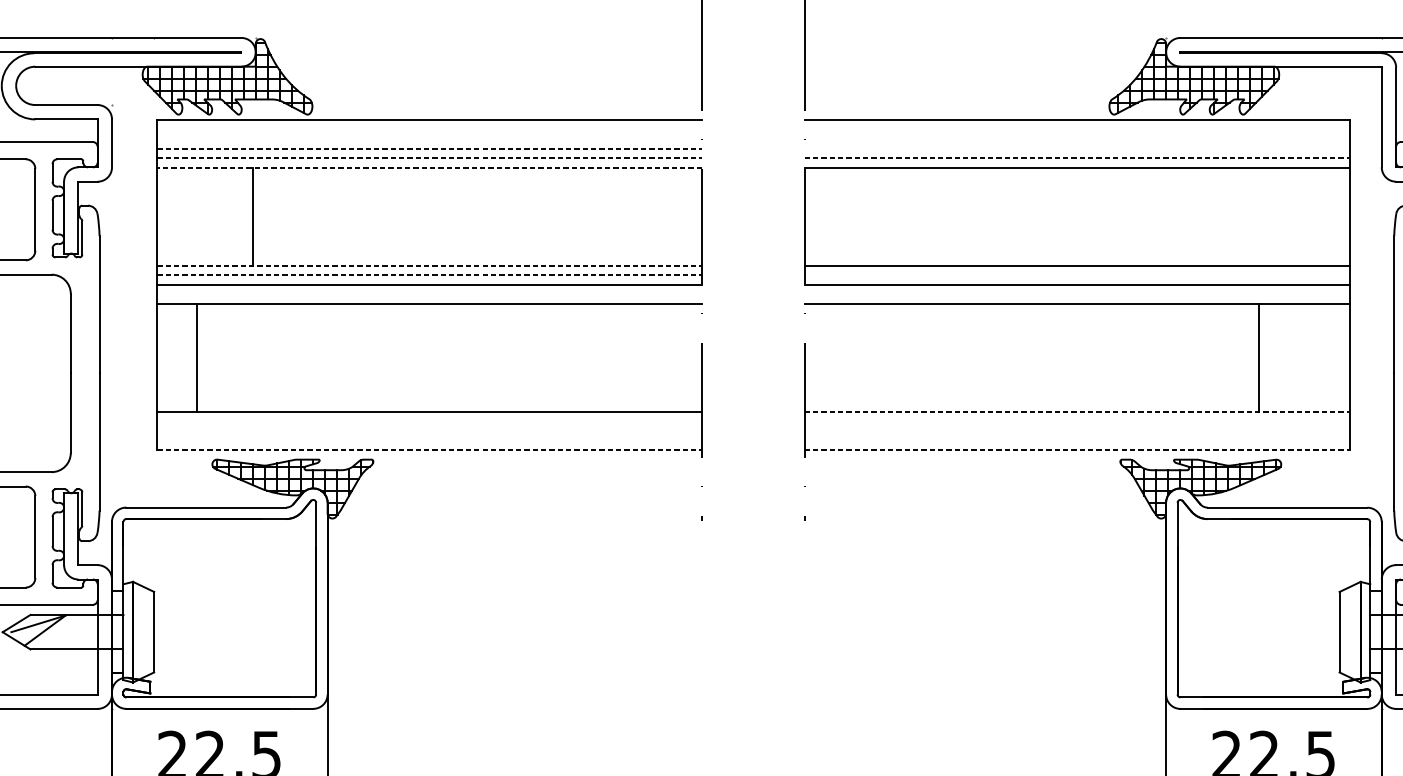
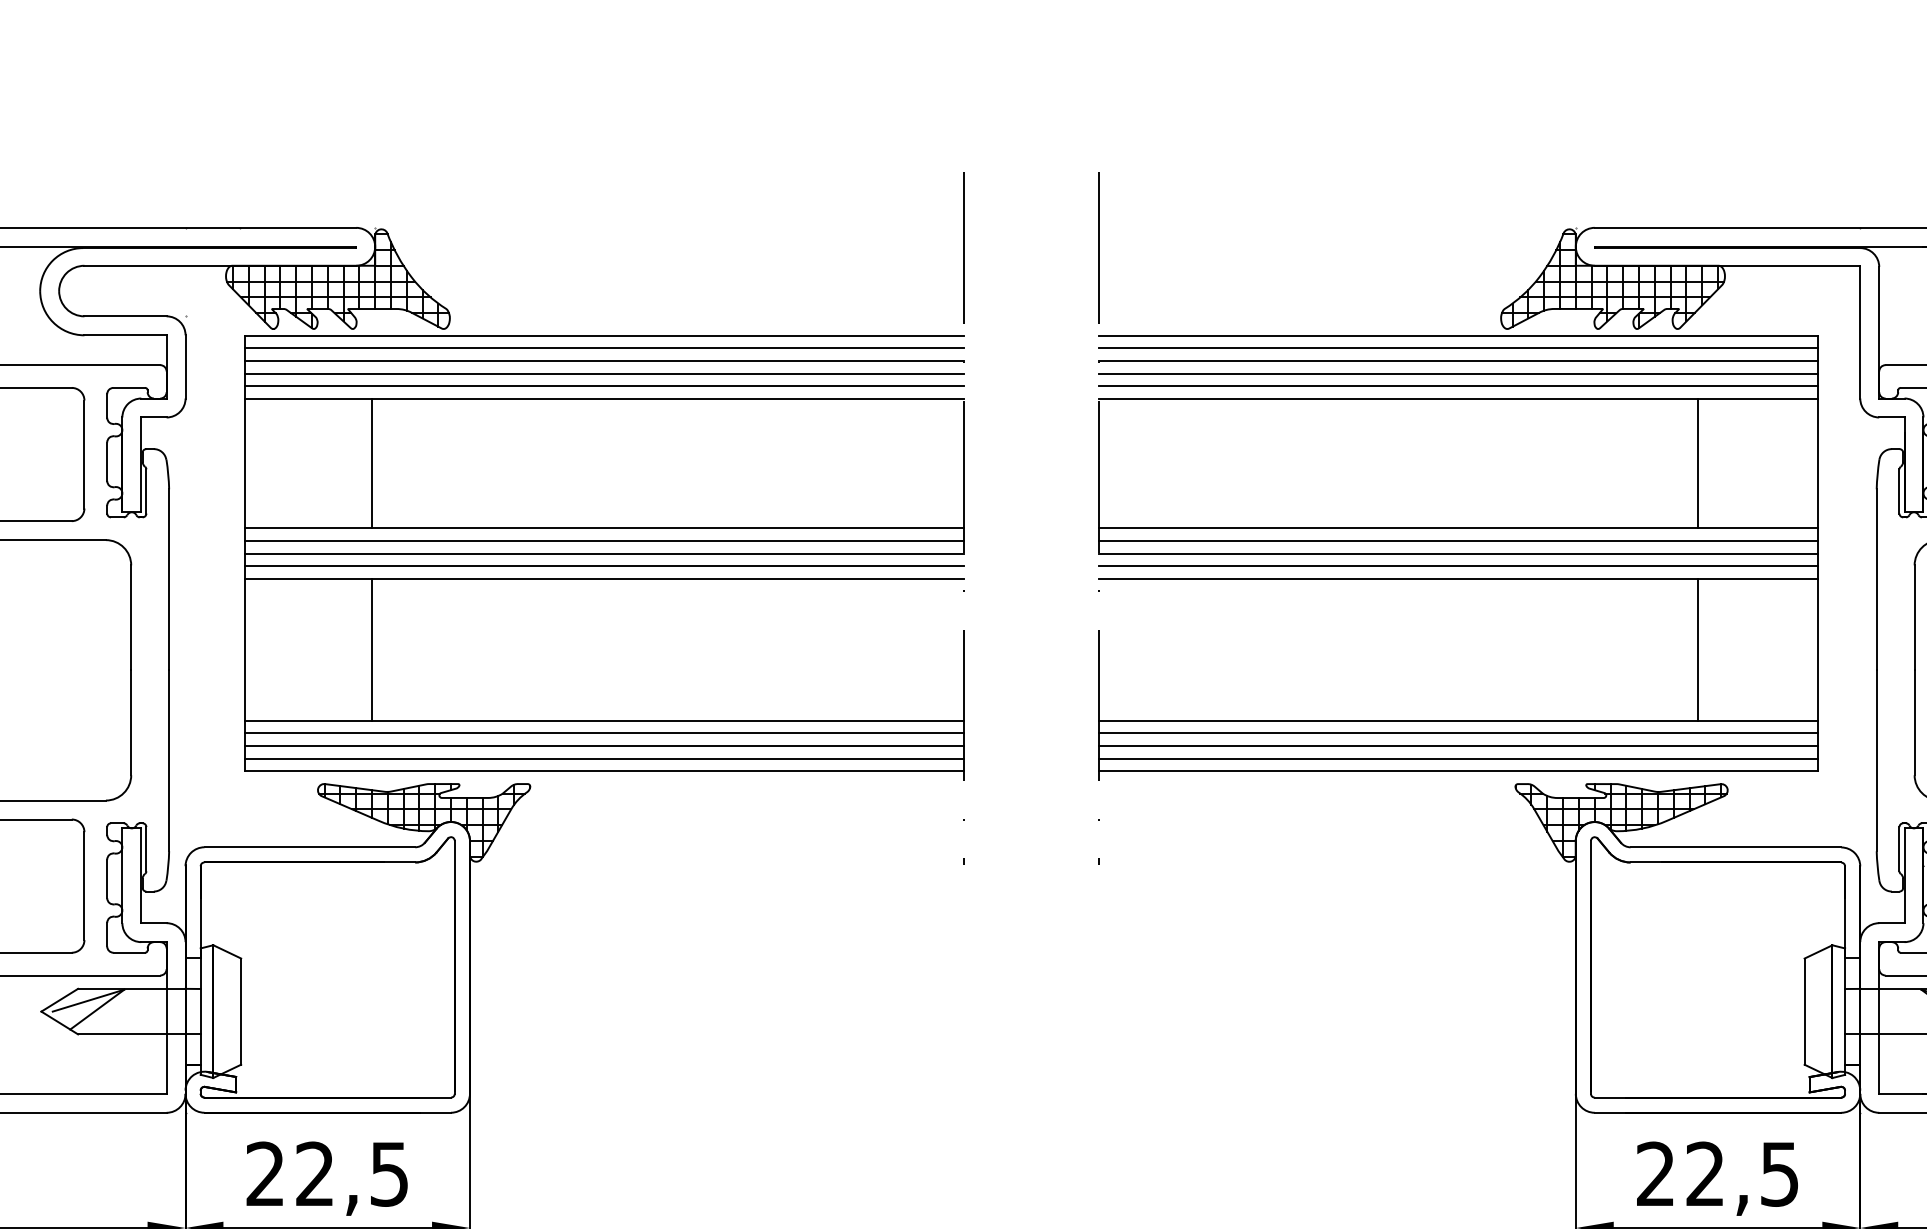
line: (429, 129) -> (604, 348), added
line: (1077, 129) -> (1458, 348), added
line: (429, 139) -> (604, 361), added
line: (1077, 139) -> (1458, 361), added
line: (430, 148) -> (605, 373), dashed -> solid
line: (1077, 148) -> (1458, 373), added
line: (430, 158) -> (605, 386), dashed -> solid
line: (1077, 158) -> (1458, 386), dashed -> solid
line: (429, 168) -> (604, 399), dashed -> solid
line: (1259, 216) -> (1698, 463), added
line: (430, 265) -> (605, 528), dashed -> solid
line: (430, 274) -> (605, 540), dashed -> solid
line: (1077, 274) -> (1458, 540), added
line: (429, 294) -> (604, 566), added
line: (1077, 294) -> (1458, 566), added
line: (196, 357) -> (371, 649), moved
line: (1077, 411) -> (1458, 720), dashed -> solid
line: (429, 421) -> (604, 733), added
line: (1077, 421) -> (1458, 733), added
line: (429, 431) -> (604, 746), added
line: (1077, 431) -> (1458, 746), added
line: (429, 440) -> (604, 758), added
line: (1077, 440) -> (1458, 758), added
line: (430, 450) -> (605, 771), dashed -> solid
line: (1077, 450) -> (1458, 771), dashed -> solid

